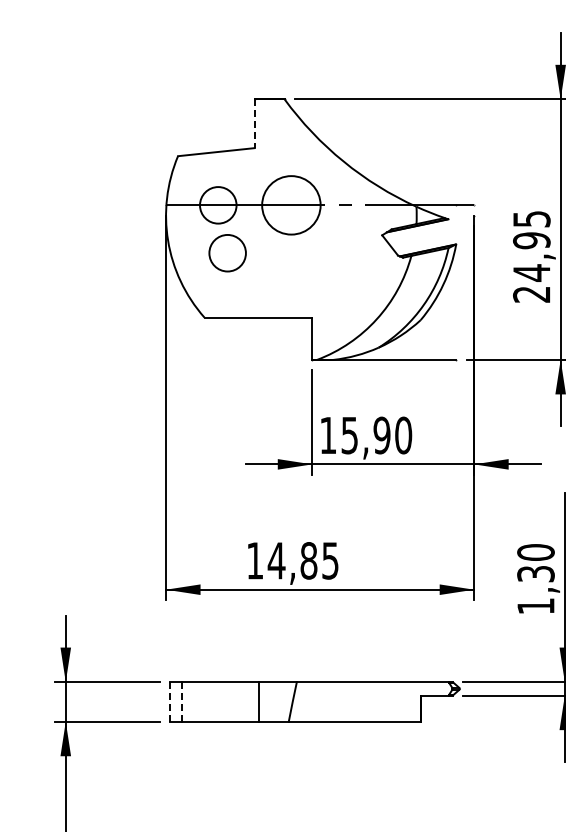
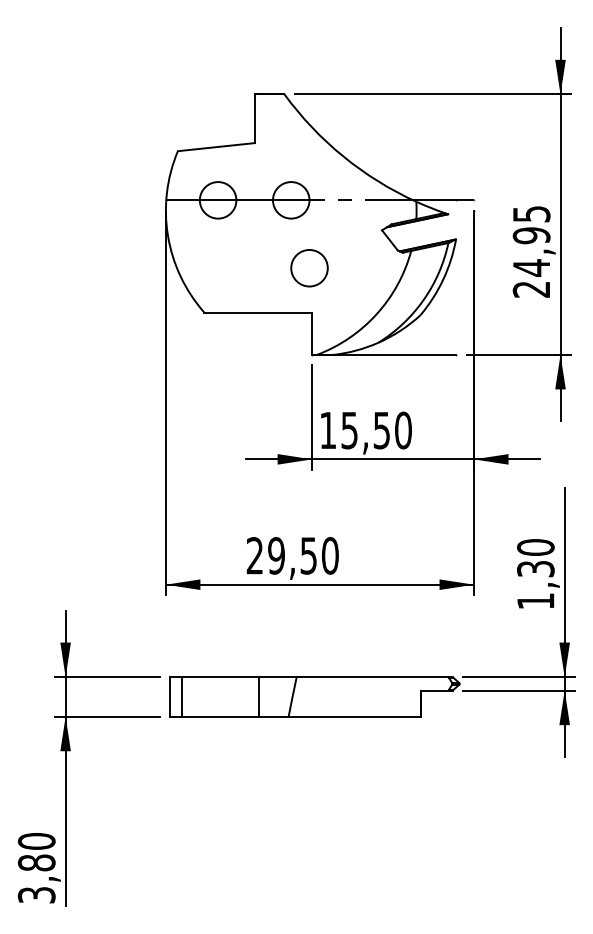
line: (254, 124) -> (254, 119), dashed -> solid
circle: (290, 205) -> (290, 200), size x0.62
circle: (227, 253) -> (309, 268), moved
text: (381, 435) -> (381, 430), 15,90 -> 15,50
text: (292, 560) -> (292, 555), 14,85 -> 29,50
line: (170, 701) -> (170, 696), dashed -> solid
line: (182, 701) -> (182, 696), dashed -> solid

